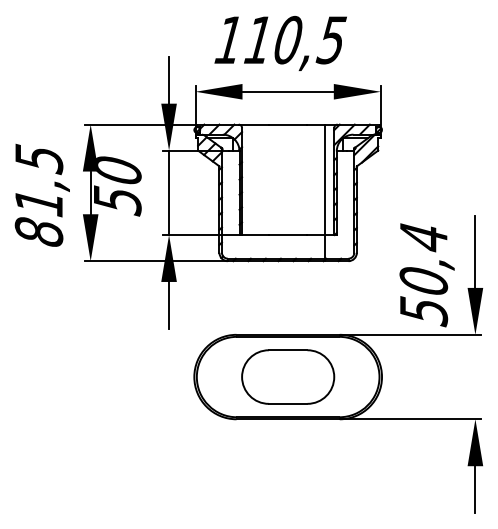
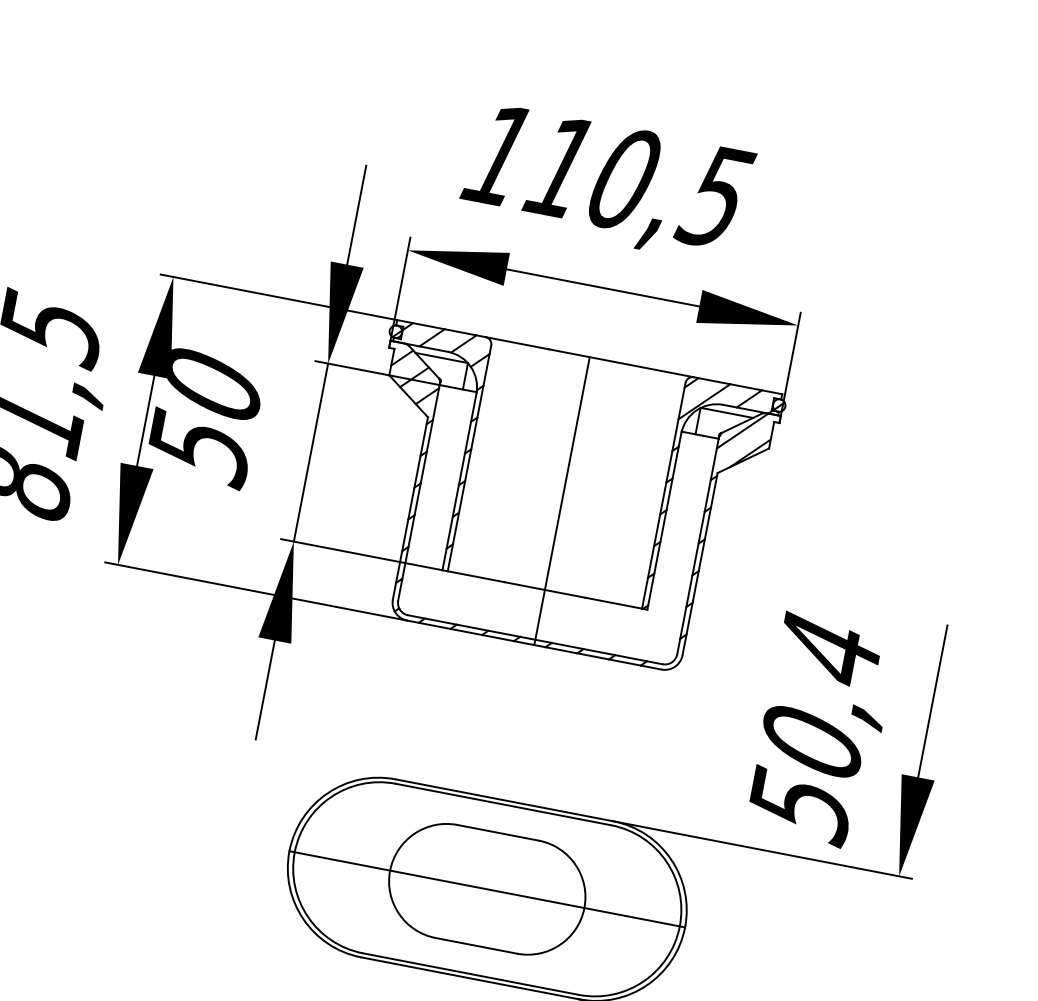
line: (325, 192) -> (562, 500), moved
line: (288, 377) -> (487, 890), added

